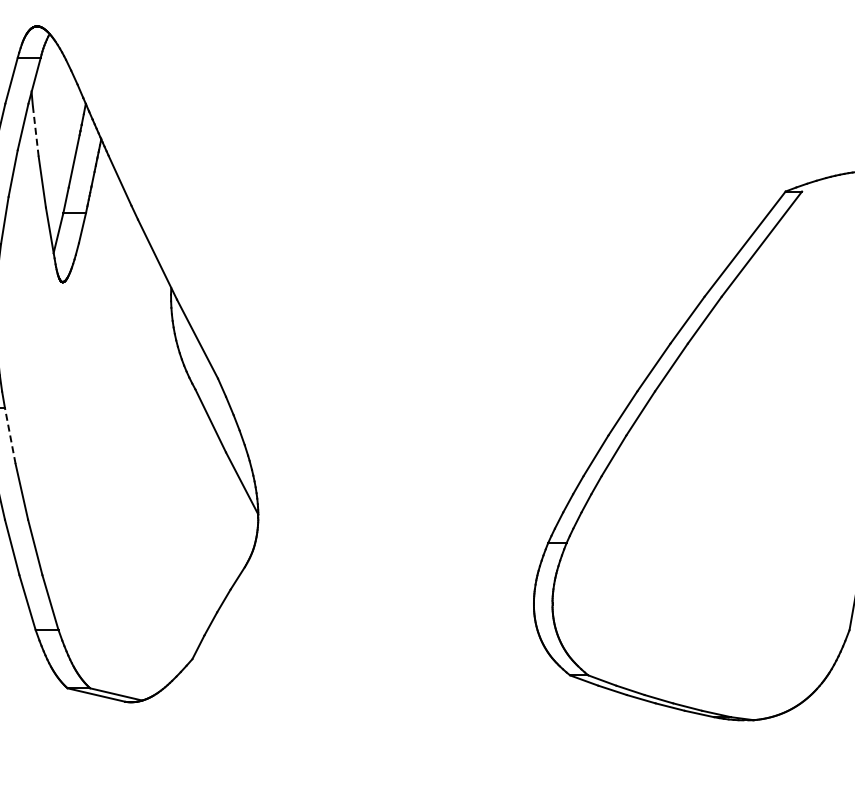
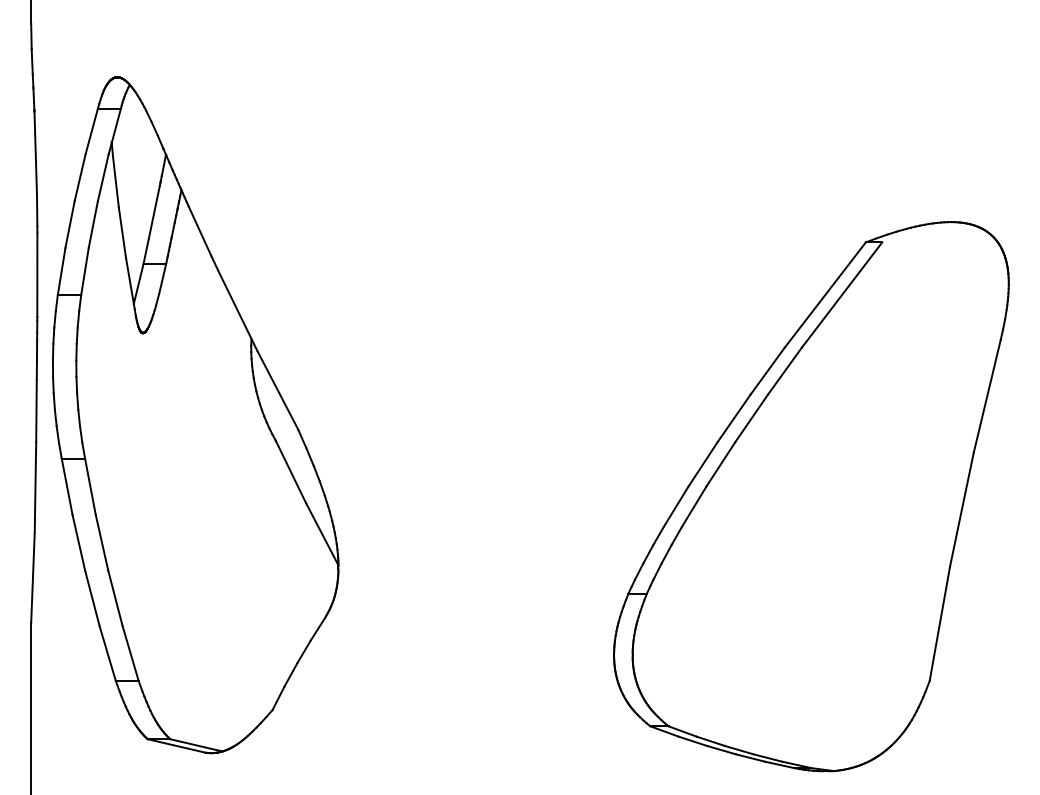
line: (35, 130) -> (115, 181), dashed -> solid
line: (10, 435) -> (90, 486), dashed -> solid

